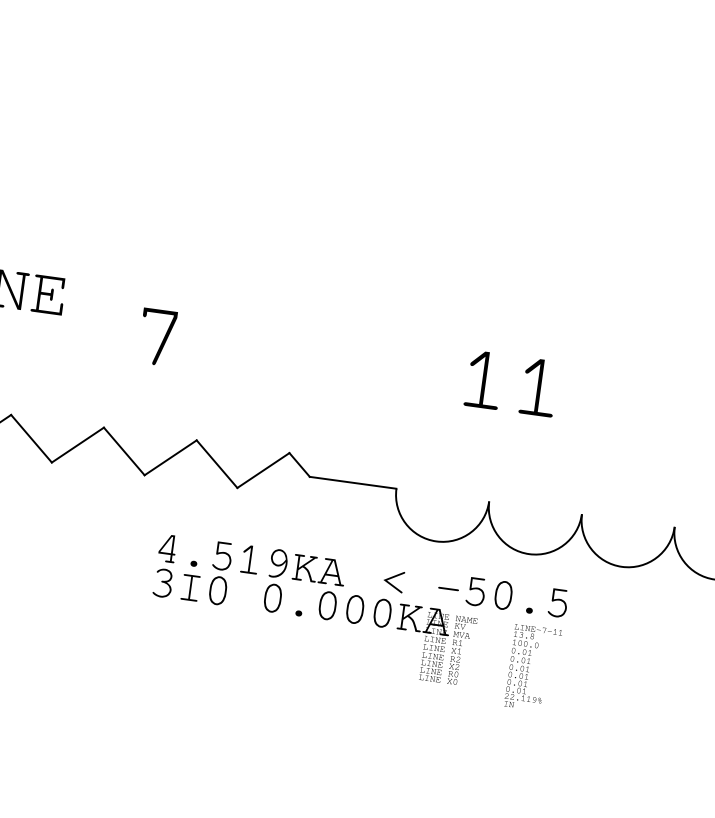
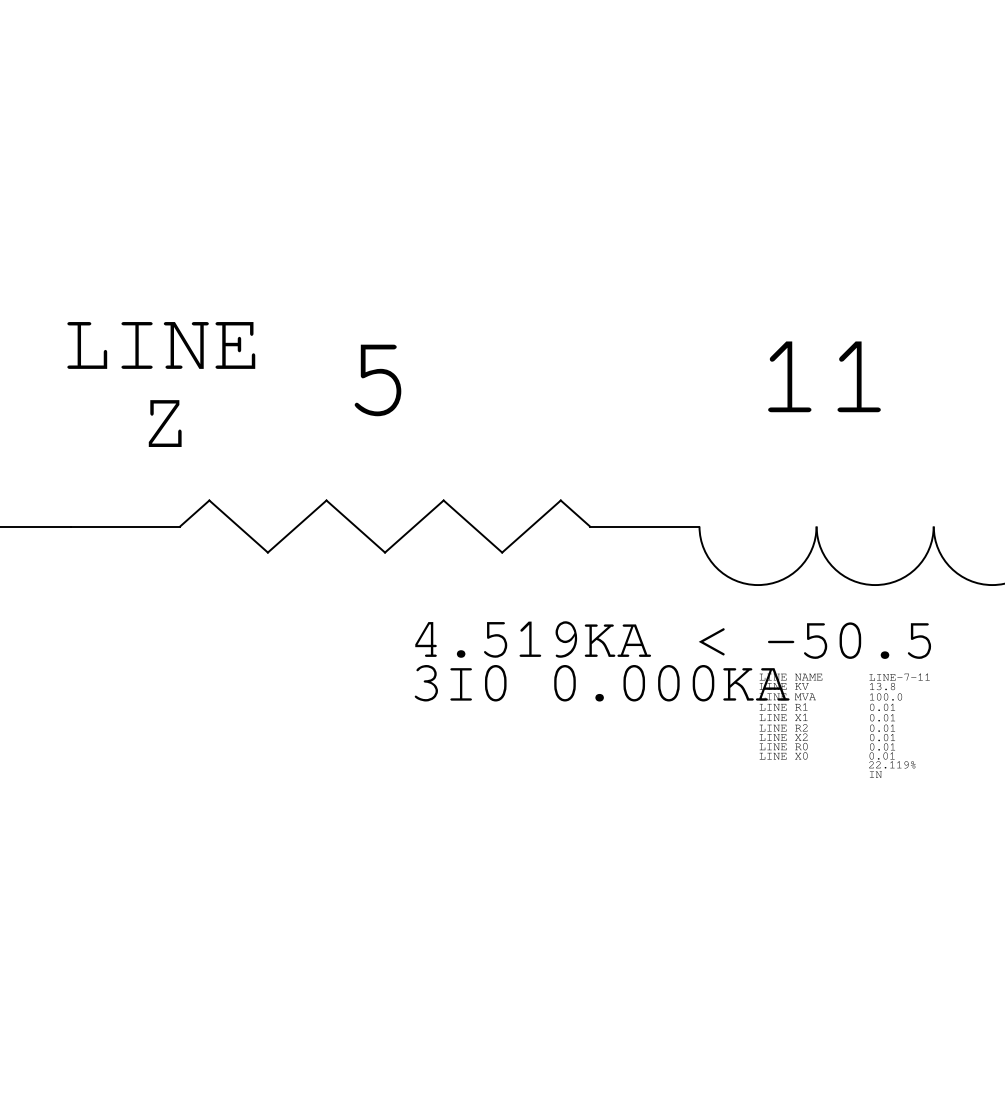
text: (157, 338) -> (377, 380), 7 -> 5

